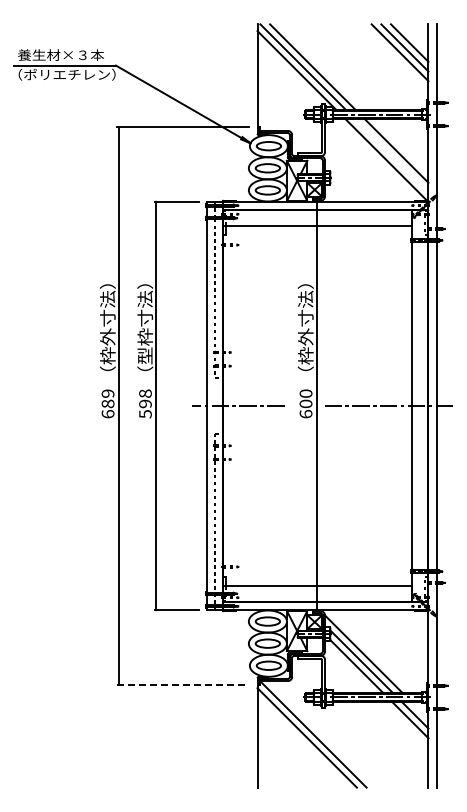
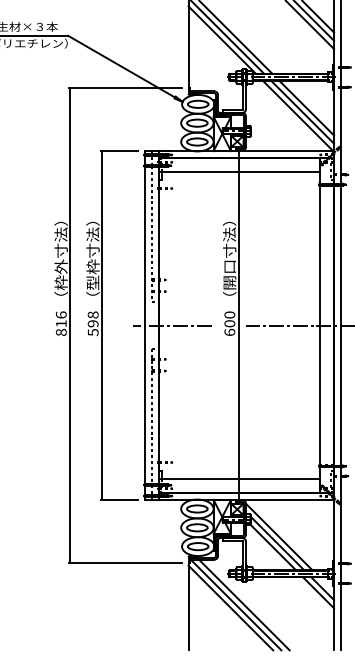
line: (391, 155) -> (302, 112), added
text: (305, 346) -> (229, 274), （枠外寸法） -> （開口寸法）
text: (107, 403) -> (60, 323), 689 -> 816
line: (183, 685) -> (125, 563), dashed -> solid
line: (322, 734) -> (243, 605), added

